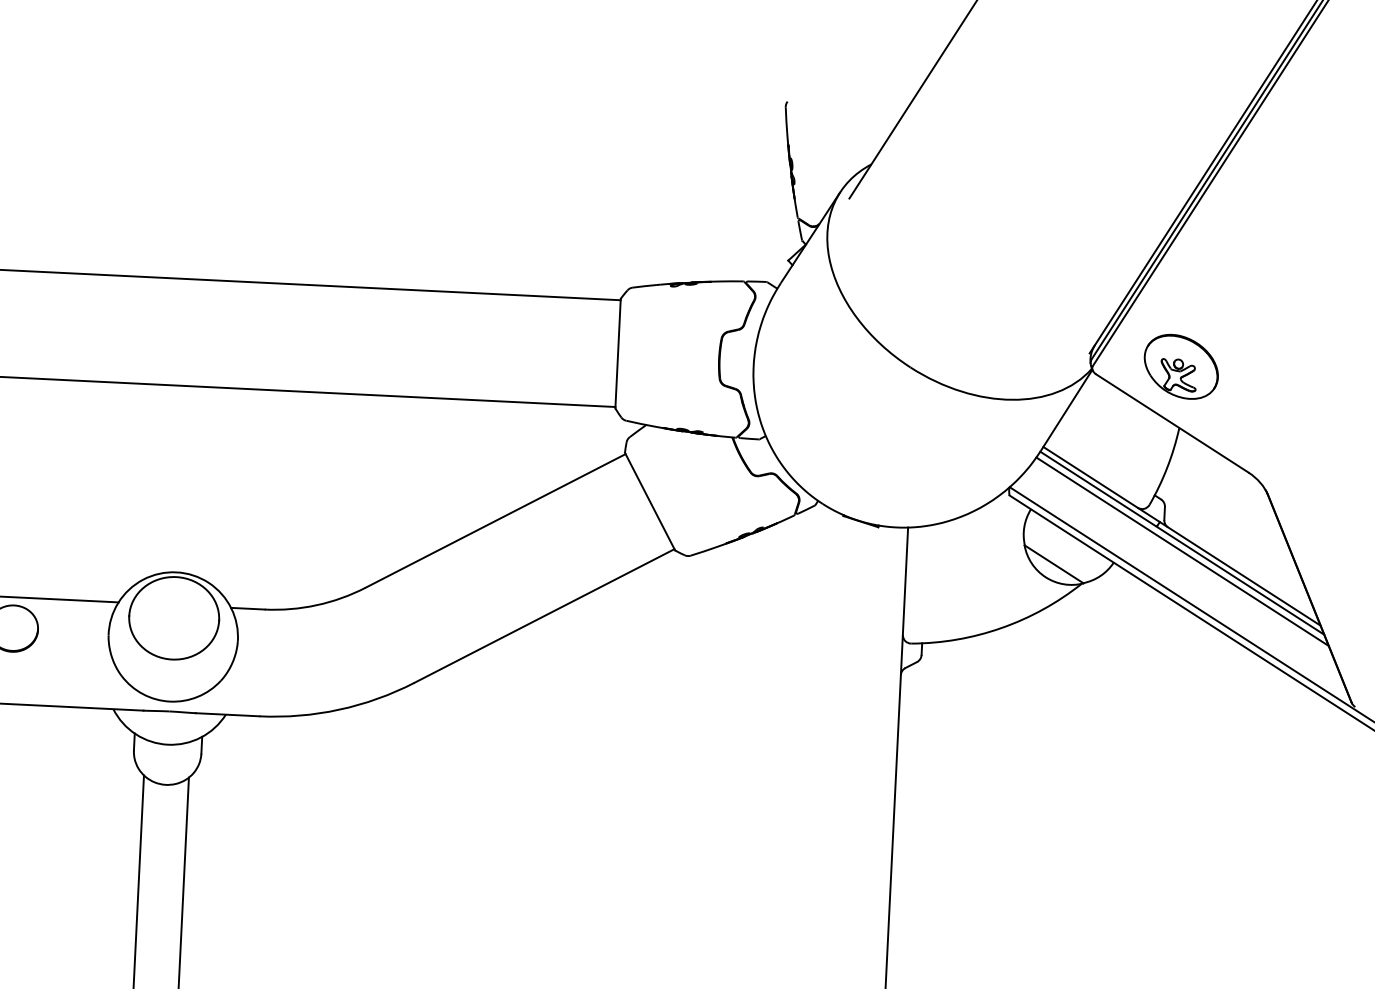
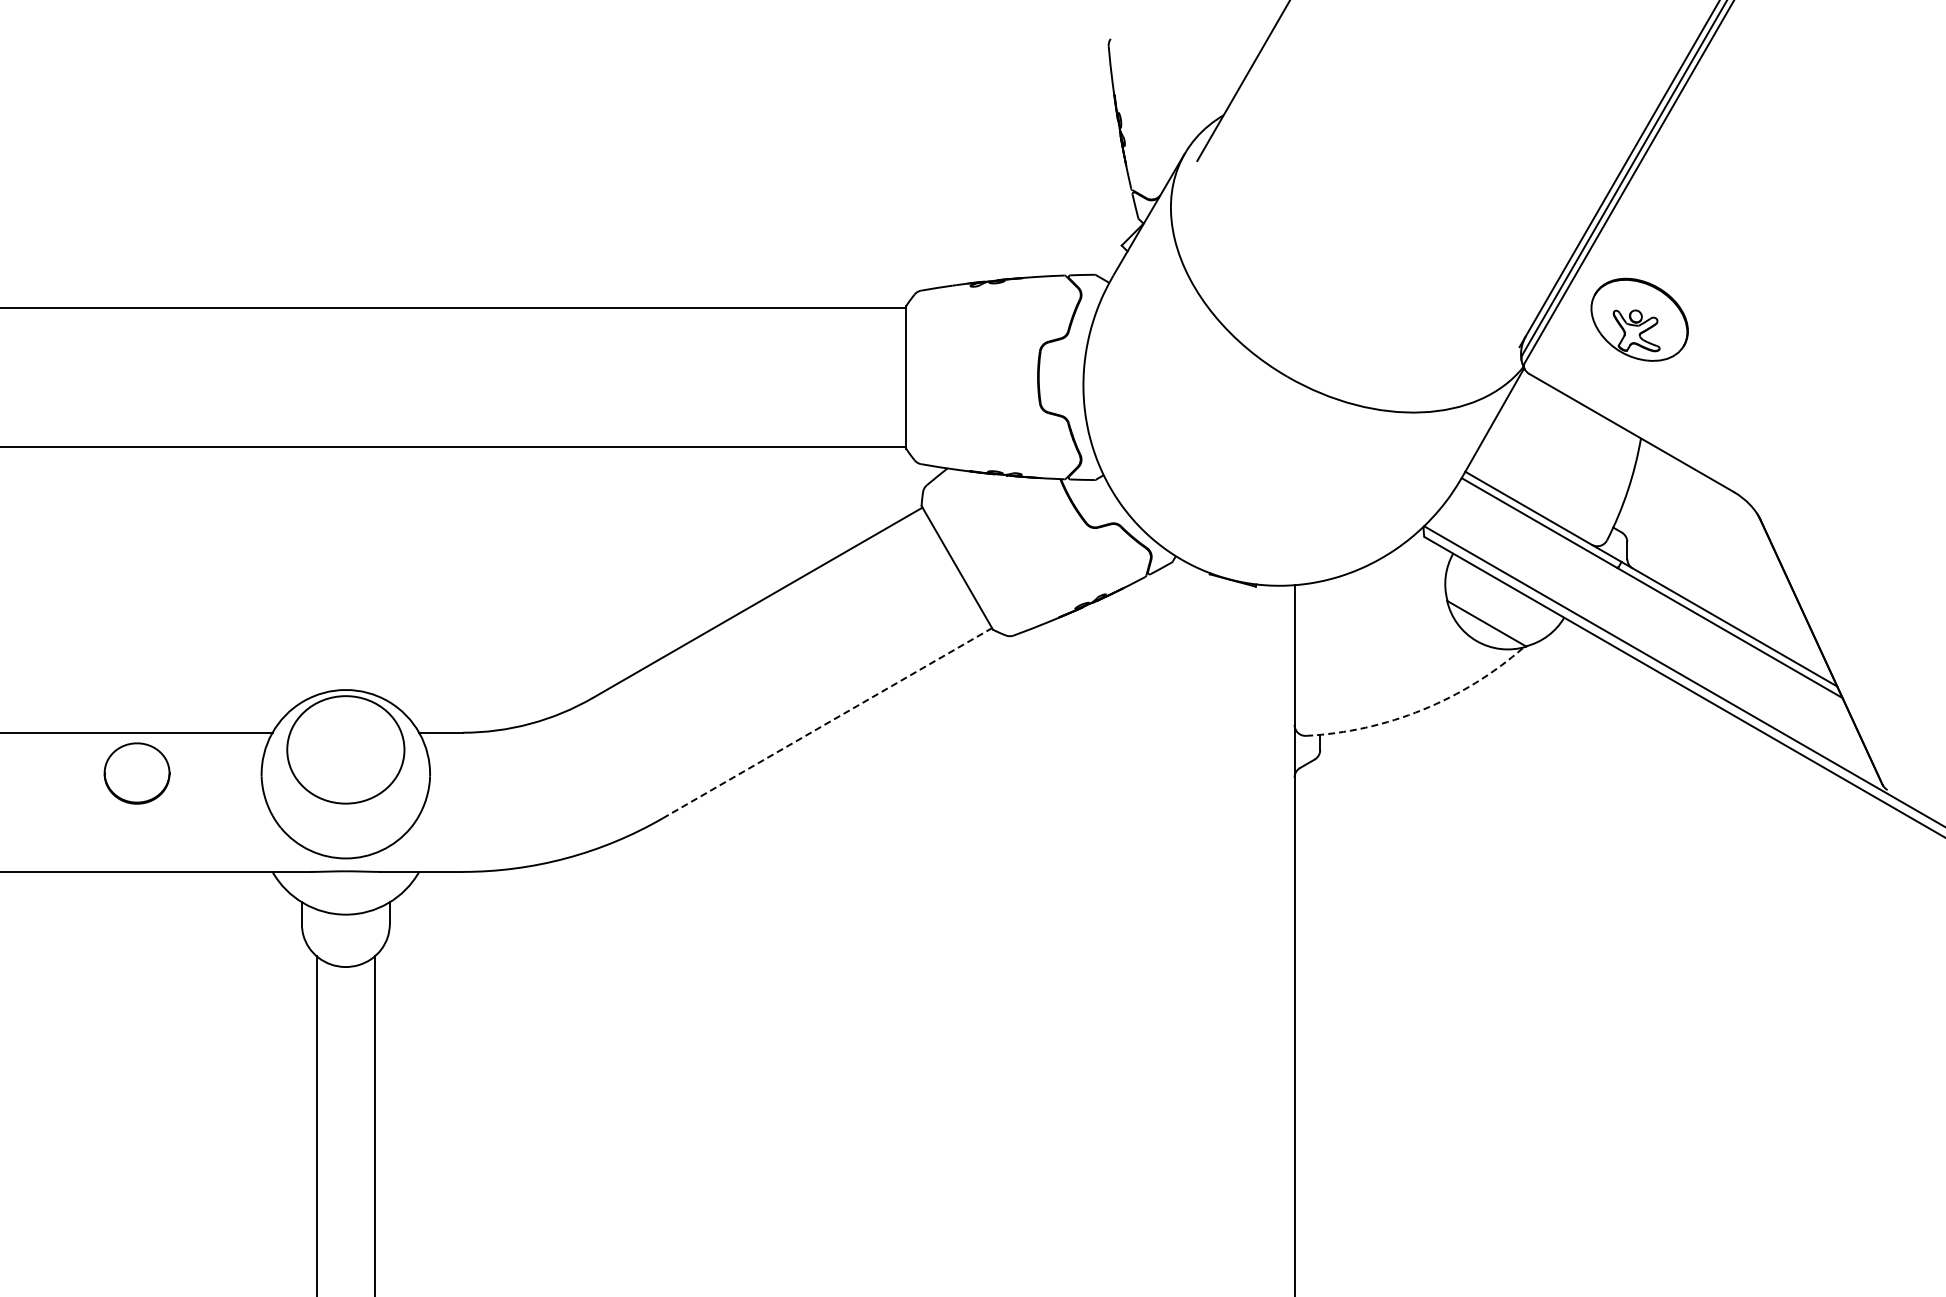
part: (1181, 366) -> (1639, 319), moved
line: (1182, 551) -> (1652, 598), removed
line: (544, 616) -> (827, 723), solid -> dashed
arc: (1001, 627) -> (1422, 709), solid -> dashed

